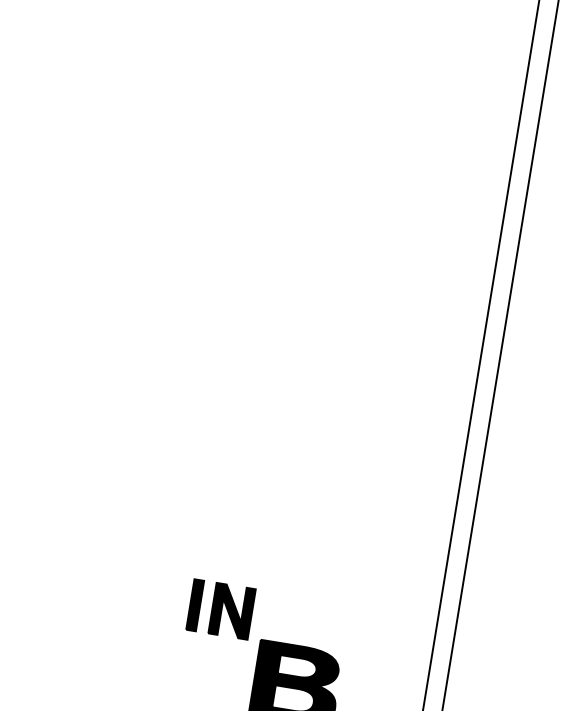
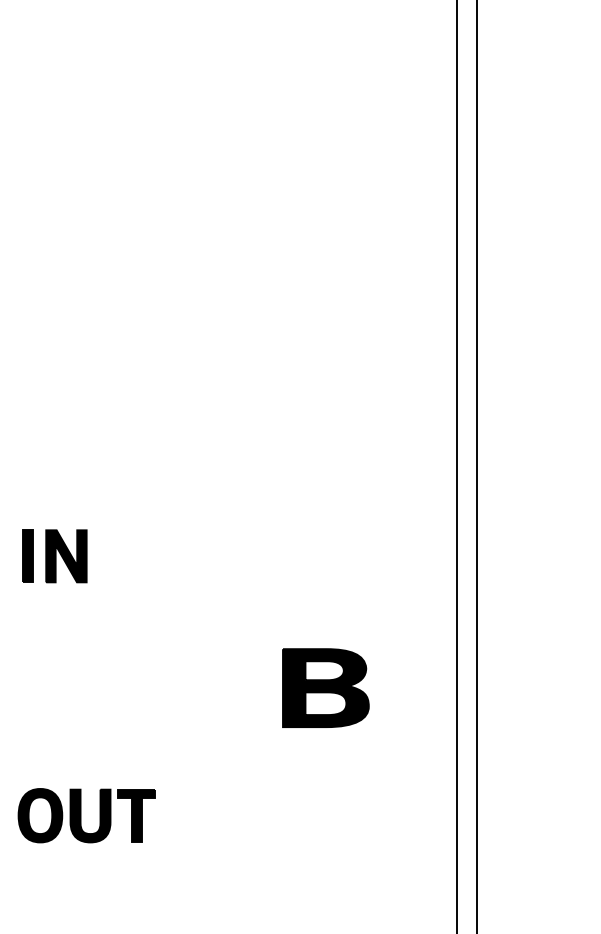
part: (220, 609) -> (54, 556), moved

